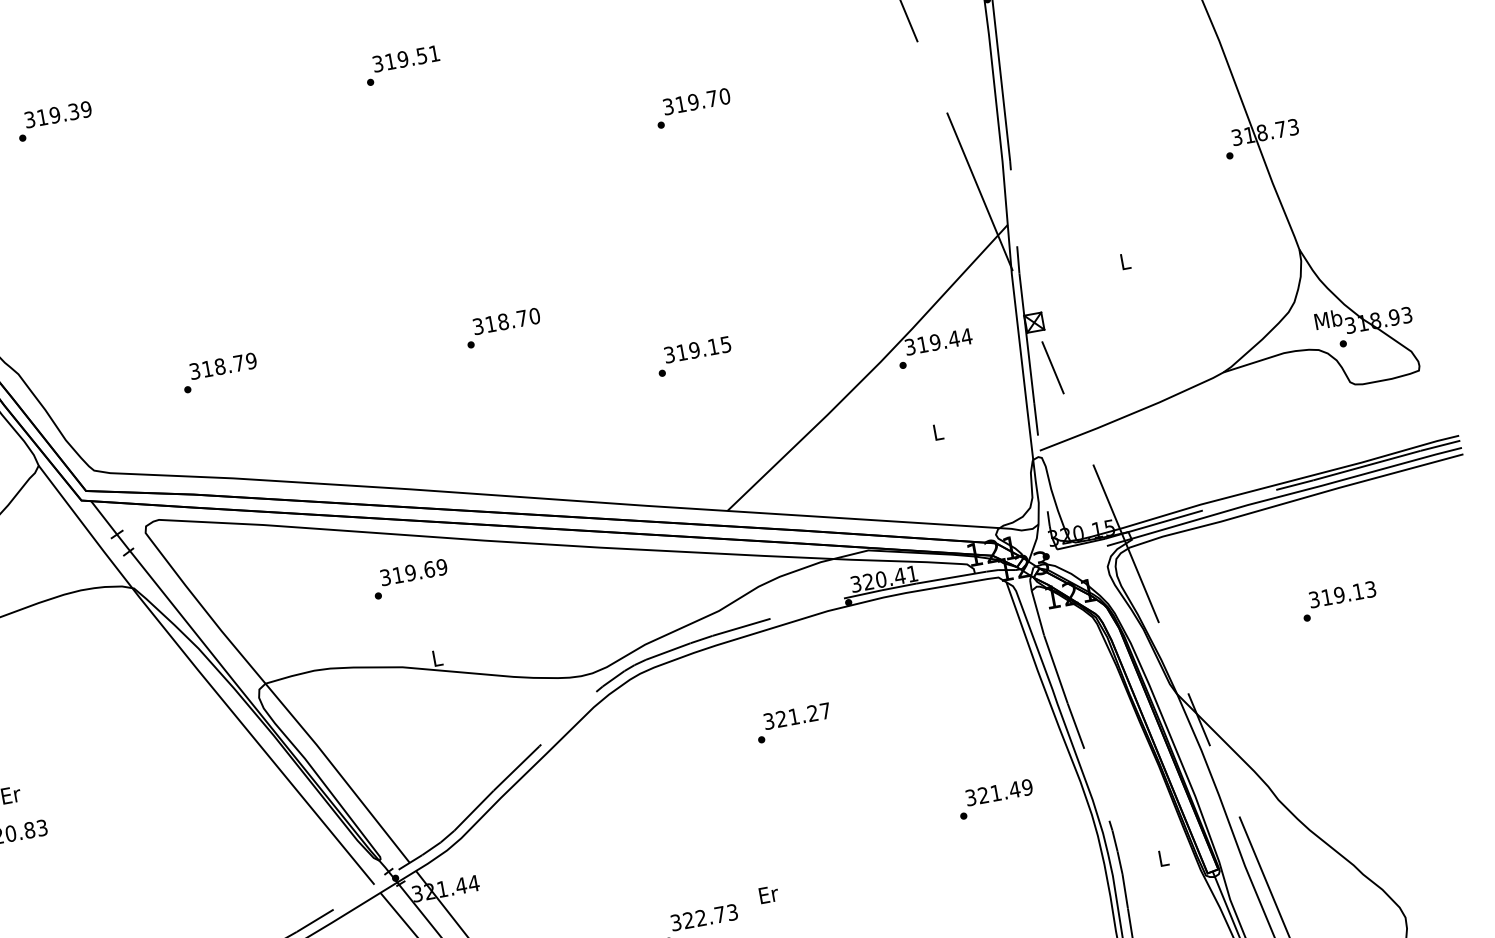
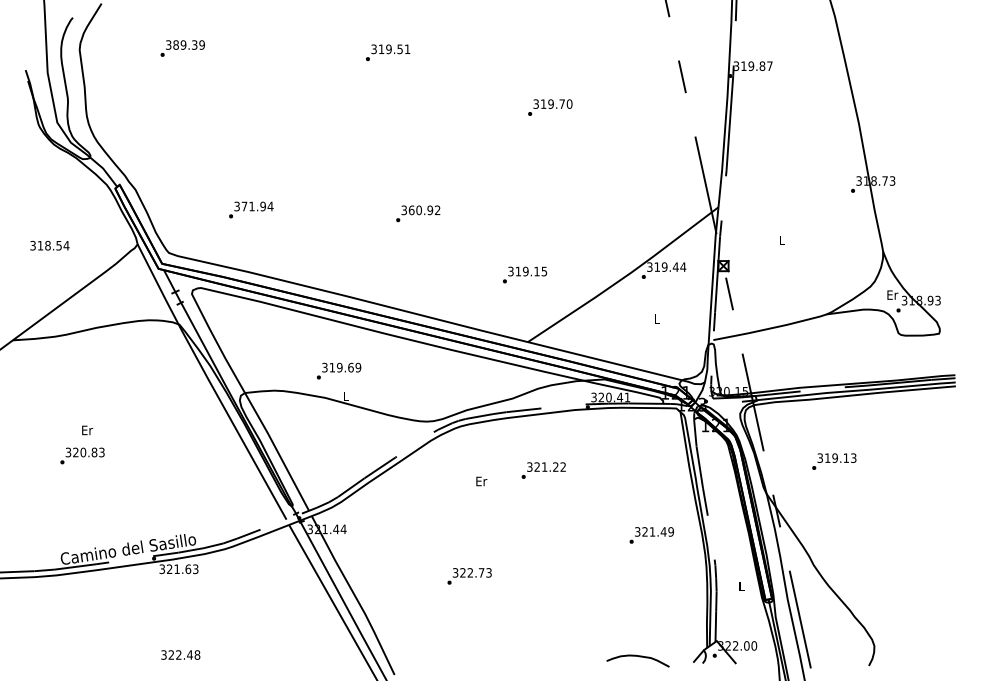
text: (41, 116) -> (175, 44), 319.39 -> 389.39
text: (1328, 318) -> (892, 294), Mb -> Er
text: (512, 320) -> (424, 210), 318.70 -> 360.92
text: (694, 355) -> (525, 274), moved
text: (229, 365) -> (257, 206), 318.79 -> 371.94
text: (411, 577) -> (339, 370), moved
text: (1339, 600) -> (834, 461), moved
text: (823, 710) -> (562, 466), 321.27 -> 321.22
text: (768, 894) -> (481, 481), moved

